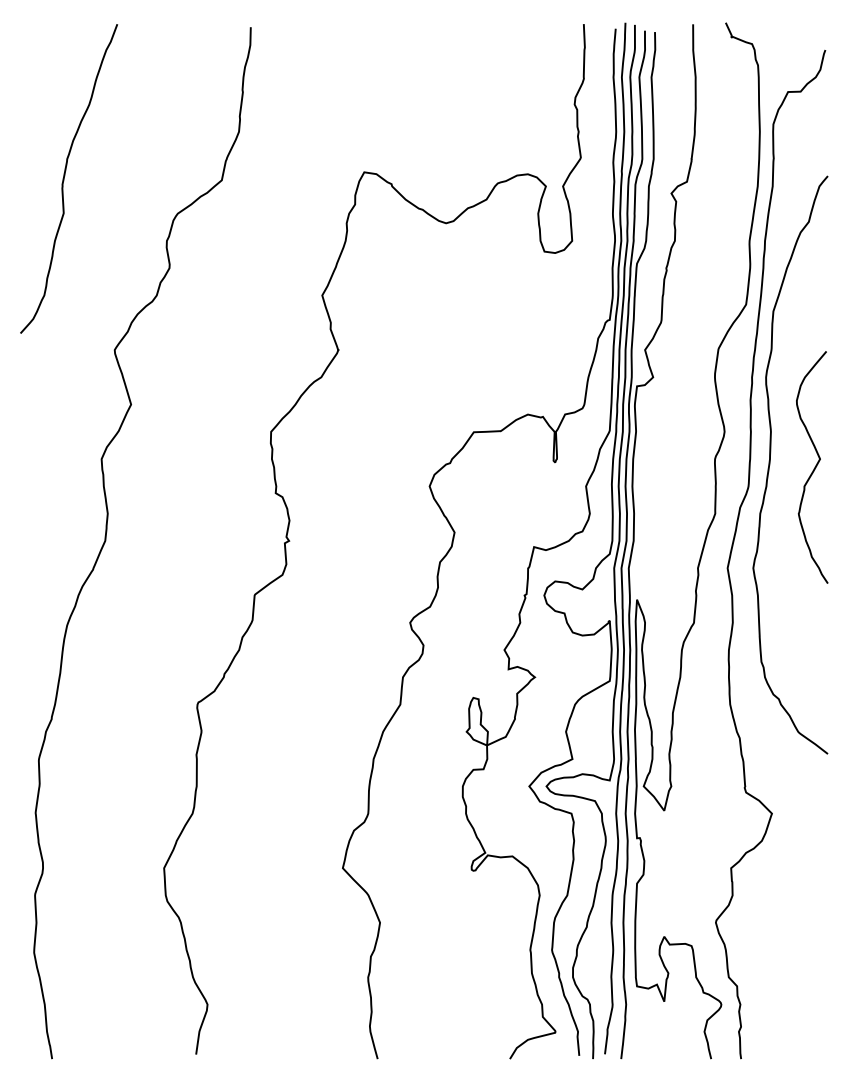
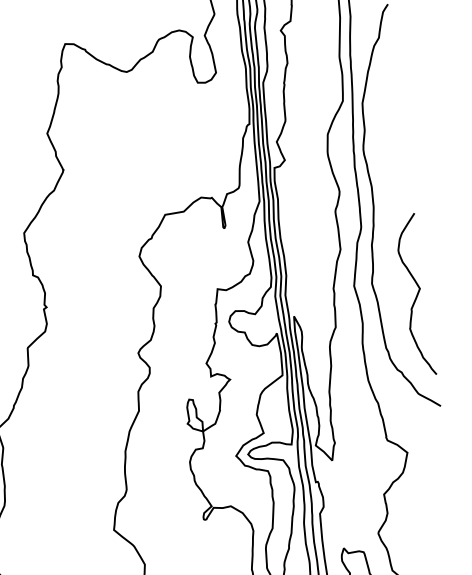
curve: (813, 468) -> (416, 295), moved

